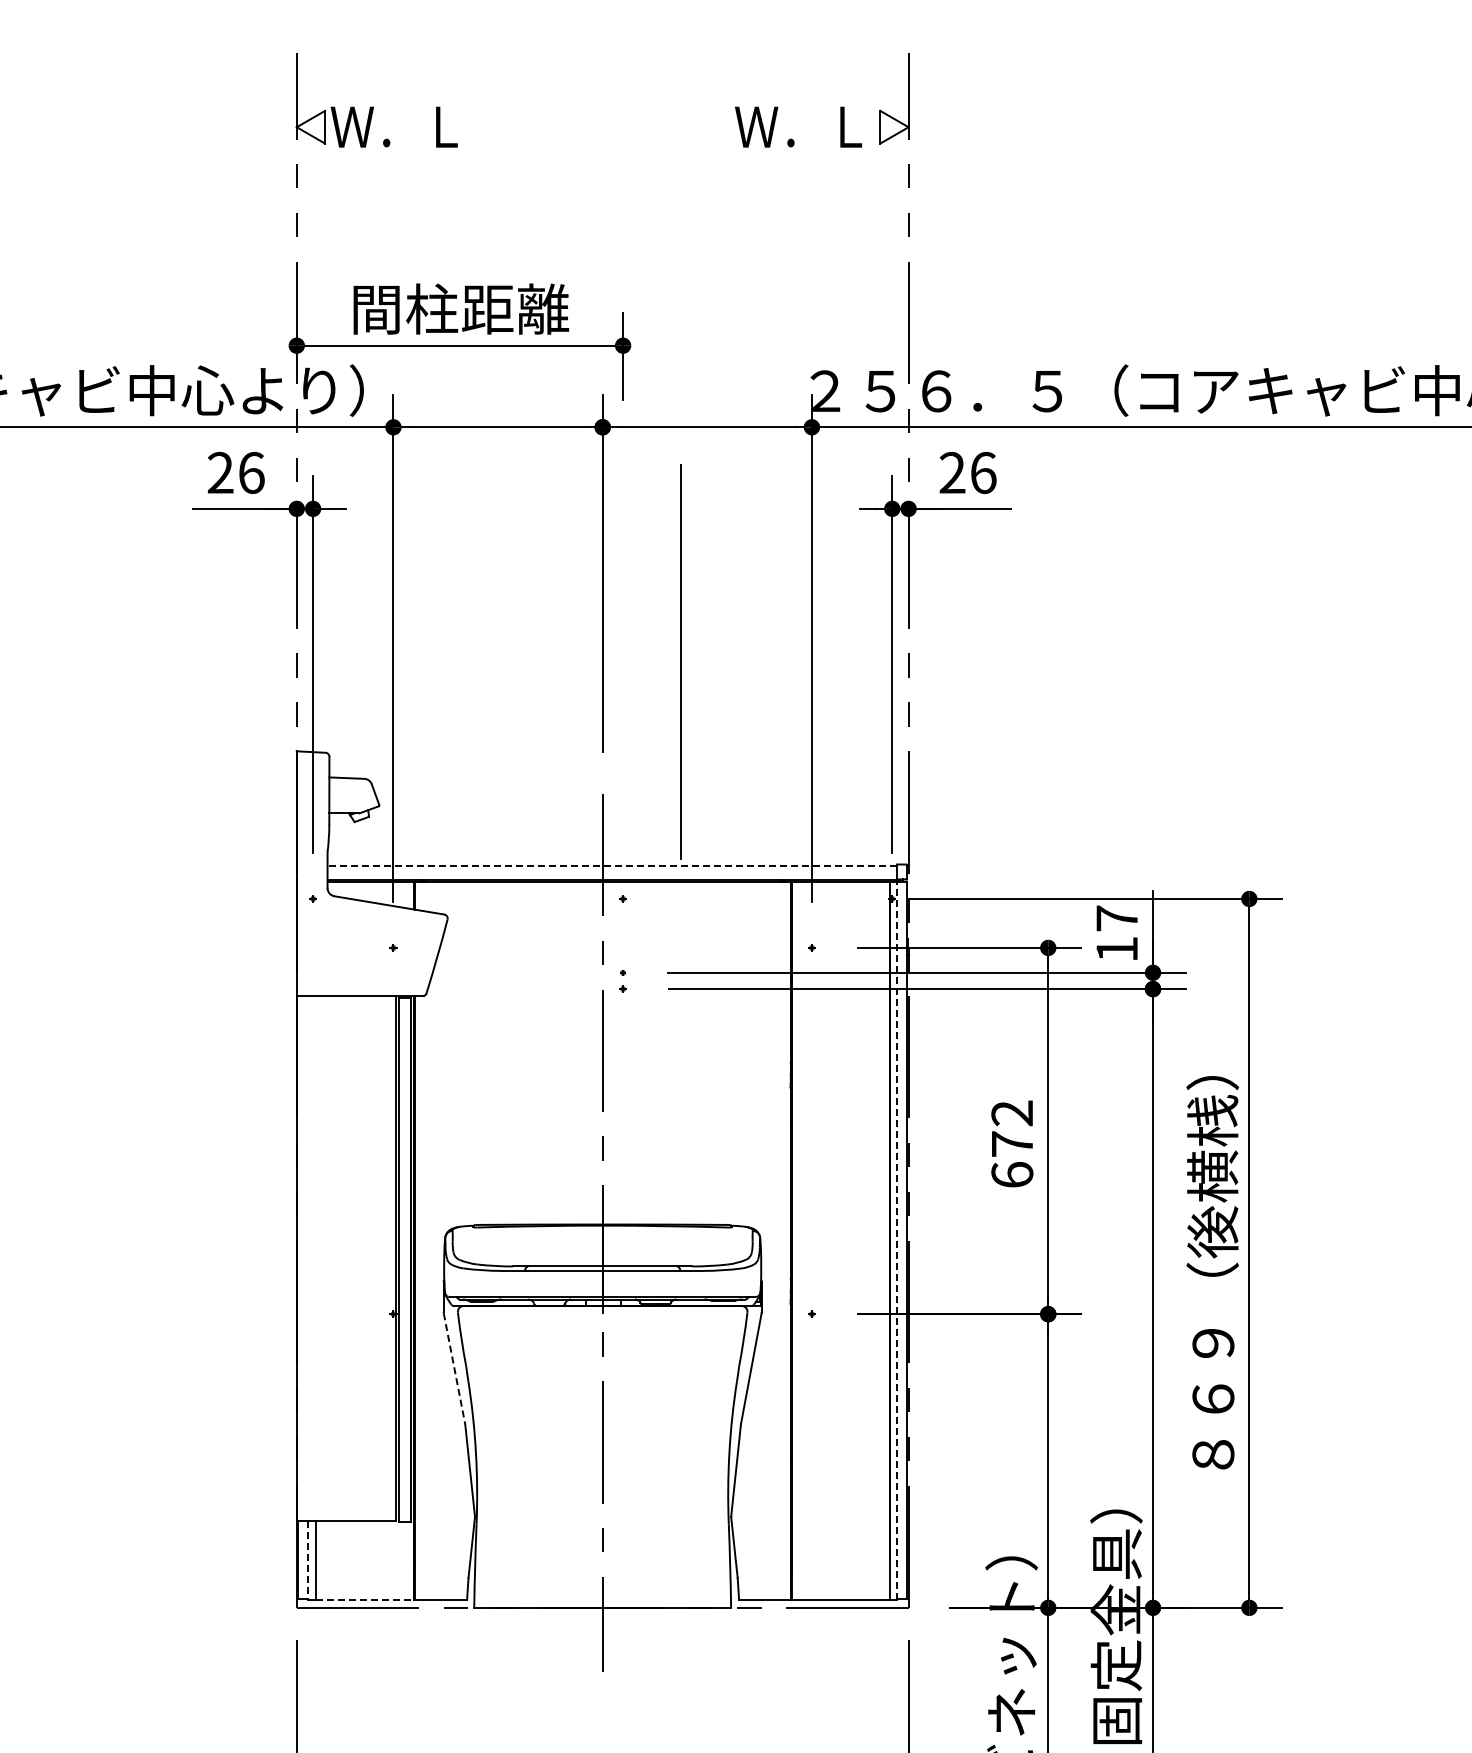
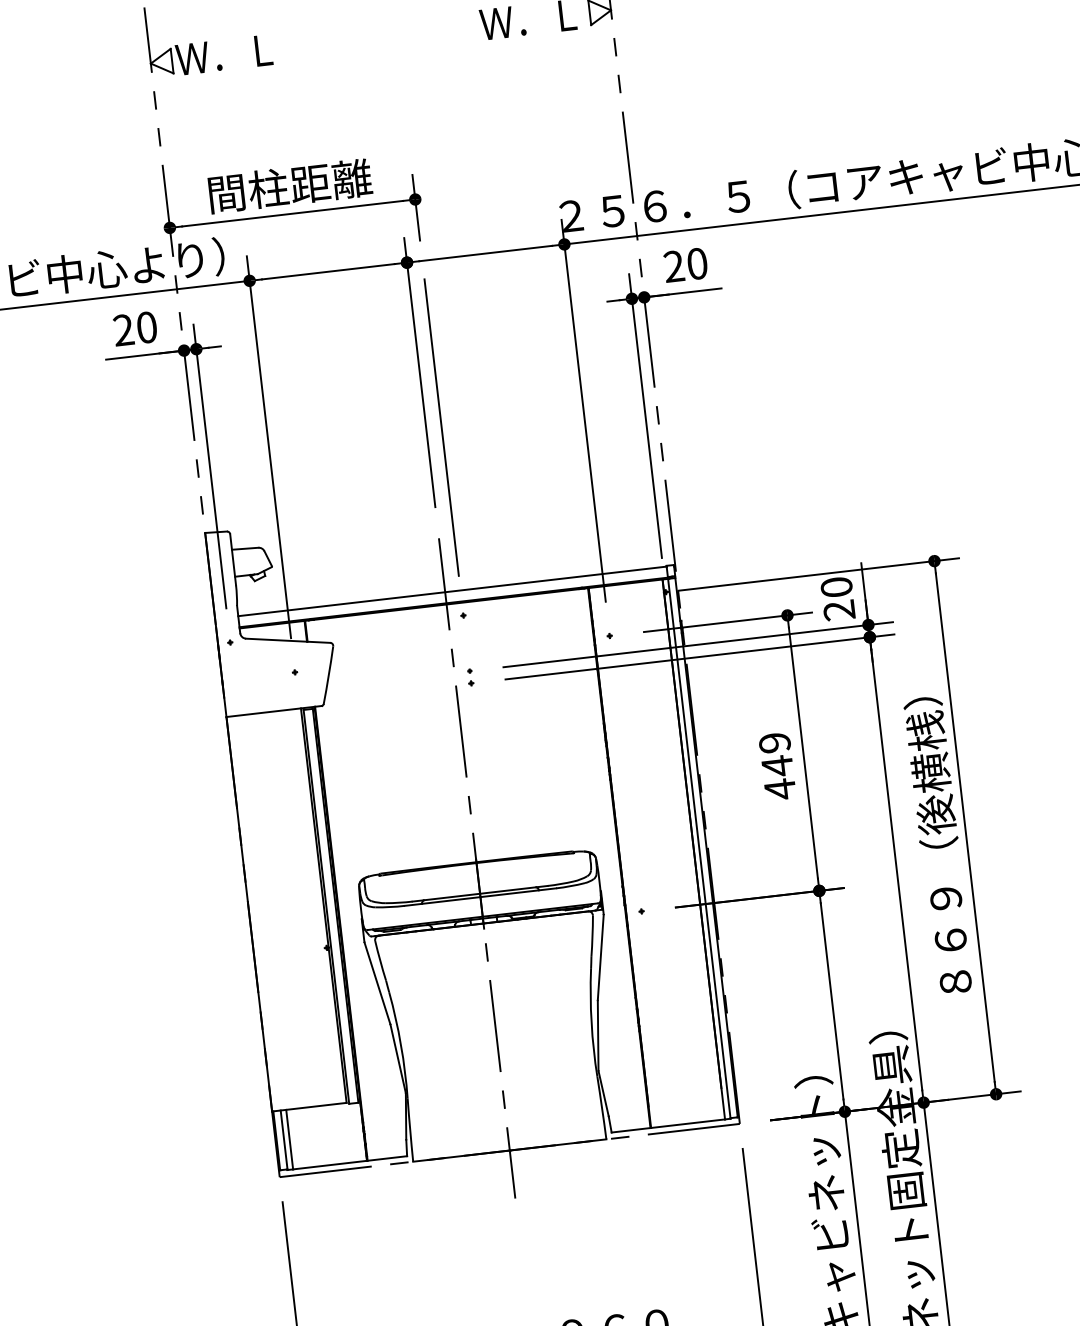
text: (251, 472) -> (146, 327), 26 -> 20
text: (983, 472) -> (697, 263), 26 -> 20
line: (680, 661) -> (441, 427), moved
line: (612, 865) -> (452, 591), dashed -> solid
text: (1117, 933) -> (838, 598), 17 -> 20
text: (1012, 1144) -> (777, 766), 672 -> 449
line: (897, 1240) -> (699, 848), dashed -> solid
line: (454, 1369) -> (377, 984), dashed -> solid
line: (308, 1560) -> (284, 1140), dashed -> solid
line: (365, 1599) -> (330, 1164), dashed -> solid

